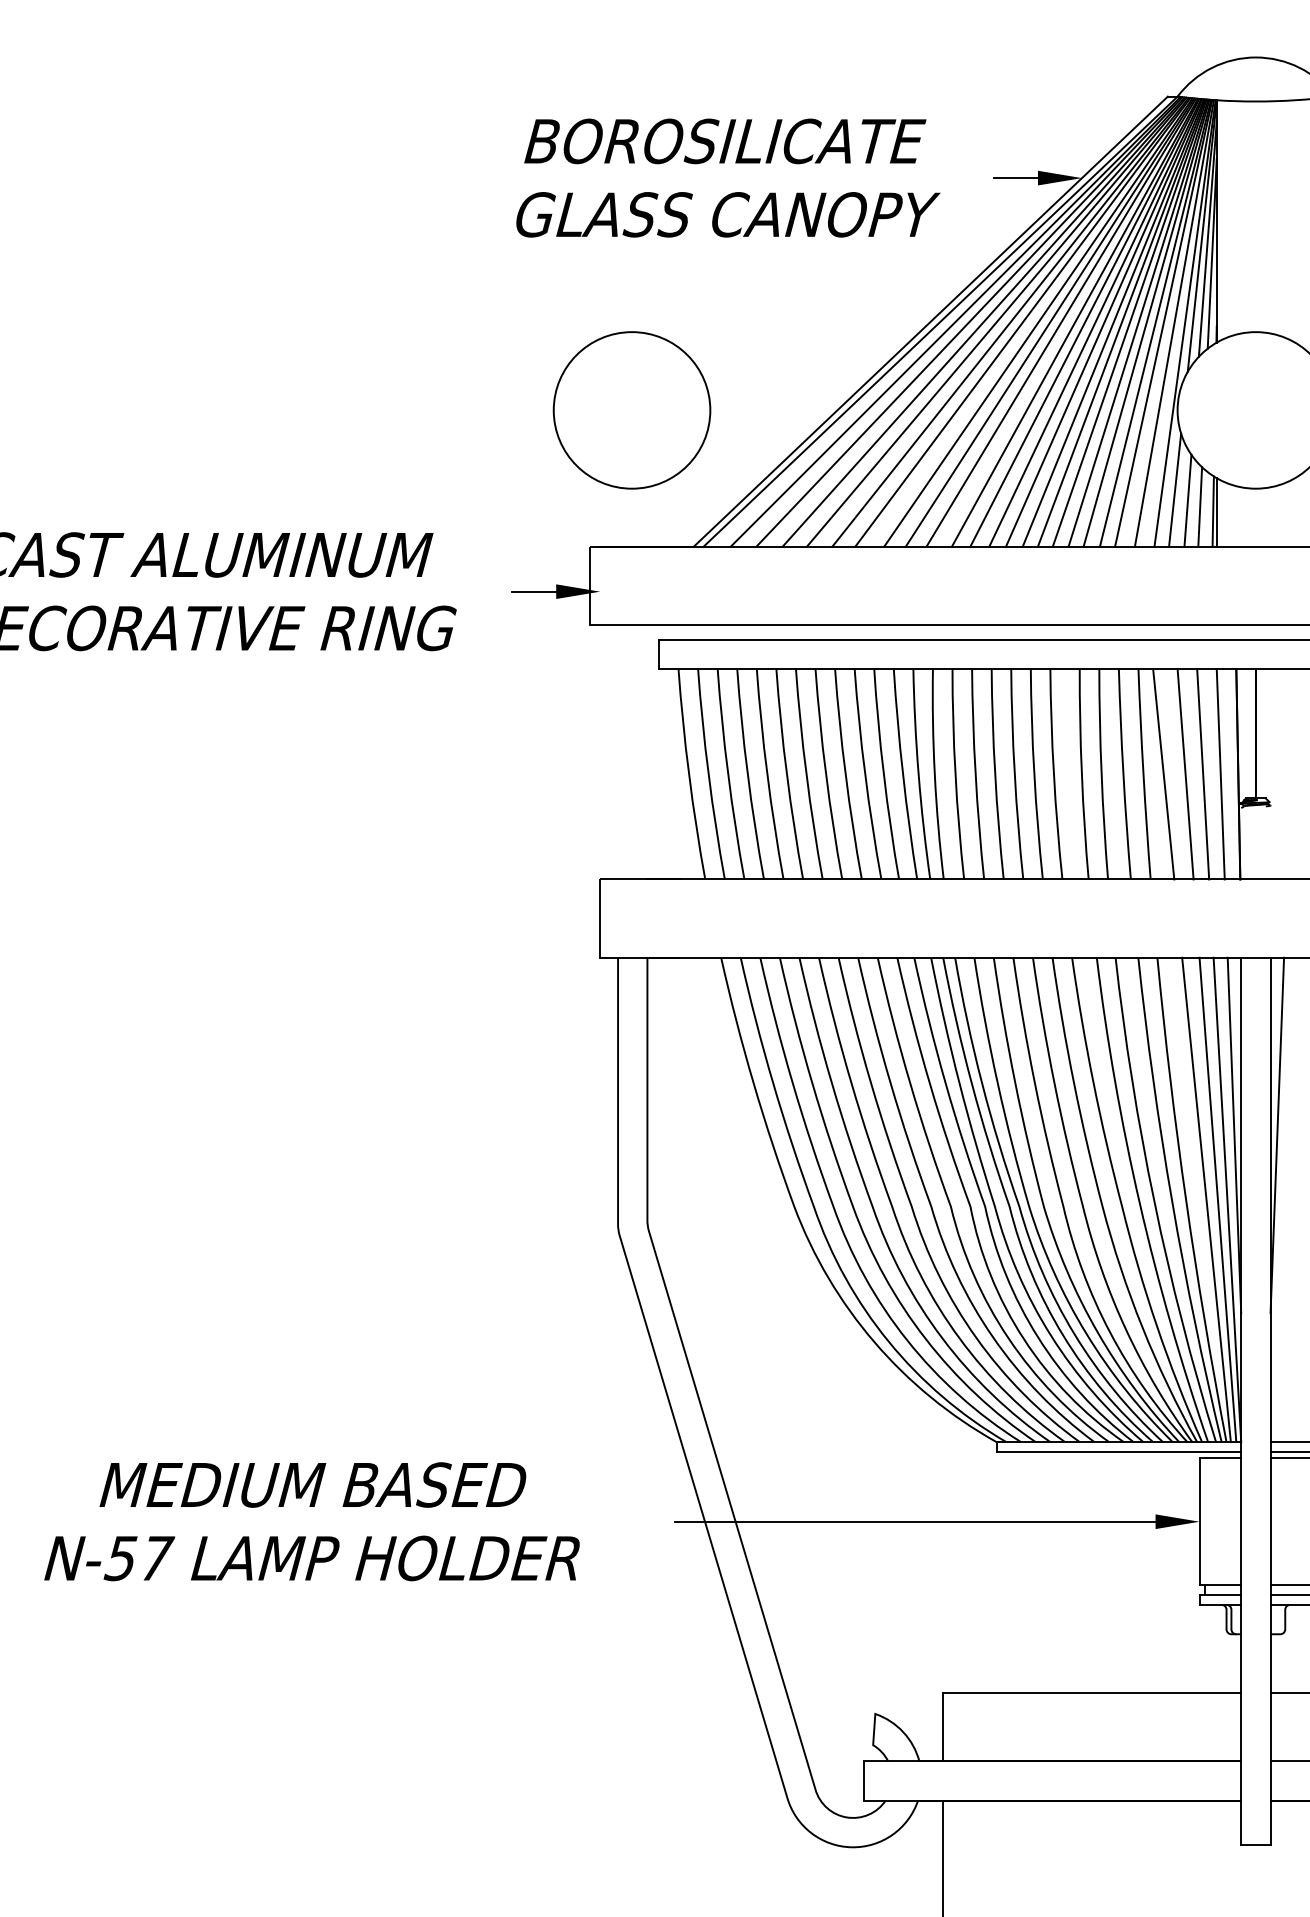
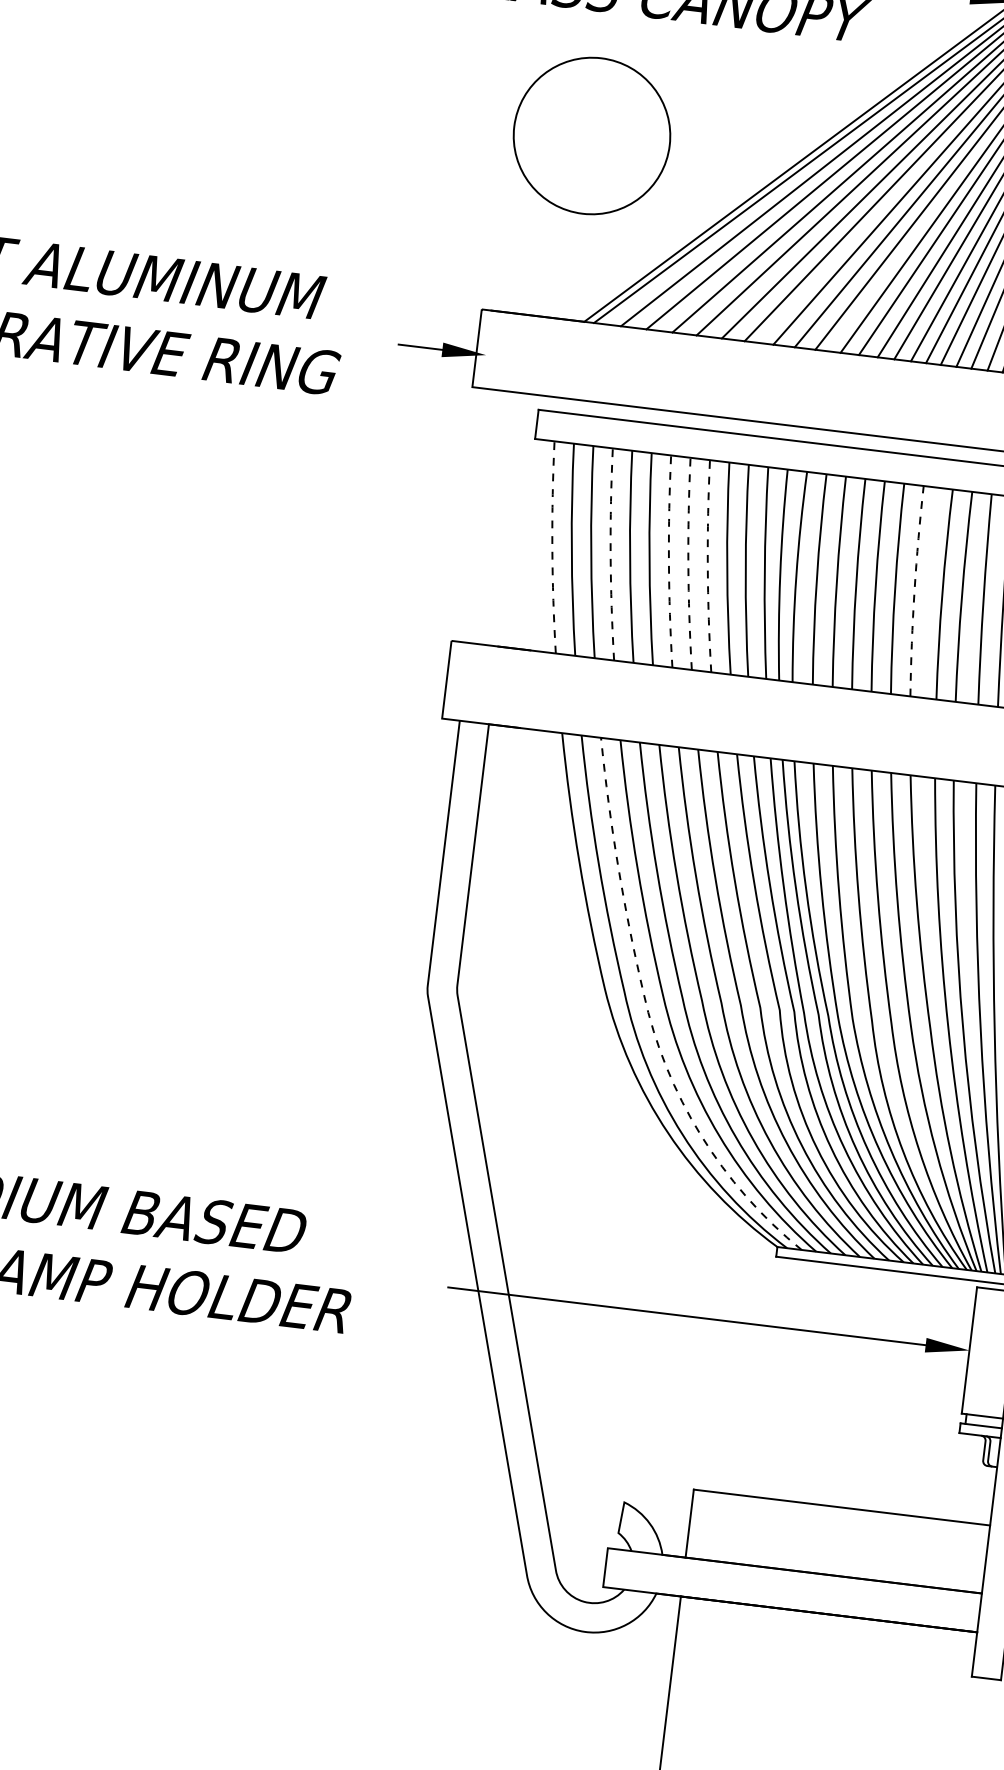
circle: (631, 410) -> (591, 136), moved
line: (689, 774) -> (552, 547), solid -> dashed
line: (747, 774) -> (610, 554), solid -> dashed
line: (806, 774) -> (668, 561), solid -> dashed
line: (826, 774) -> (688, 563), solid -> dashed
line: (845, 774) -> (707, 566), solid -> dashed
line: (1053, 774) -> (914, 591), solid -> dashed
line: (843, 1233) -> (650, 1021), solid -> dashed

